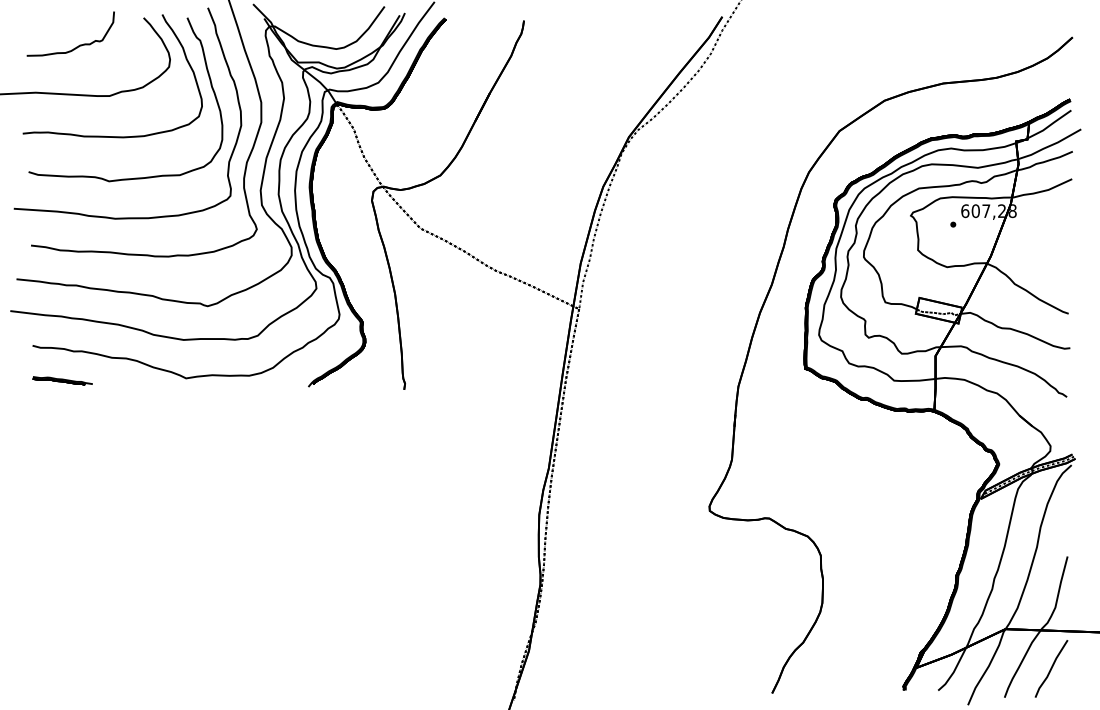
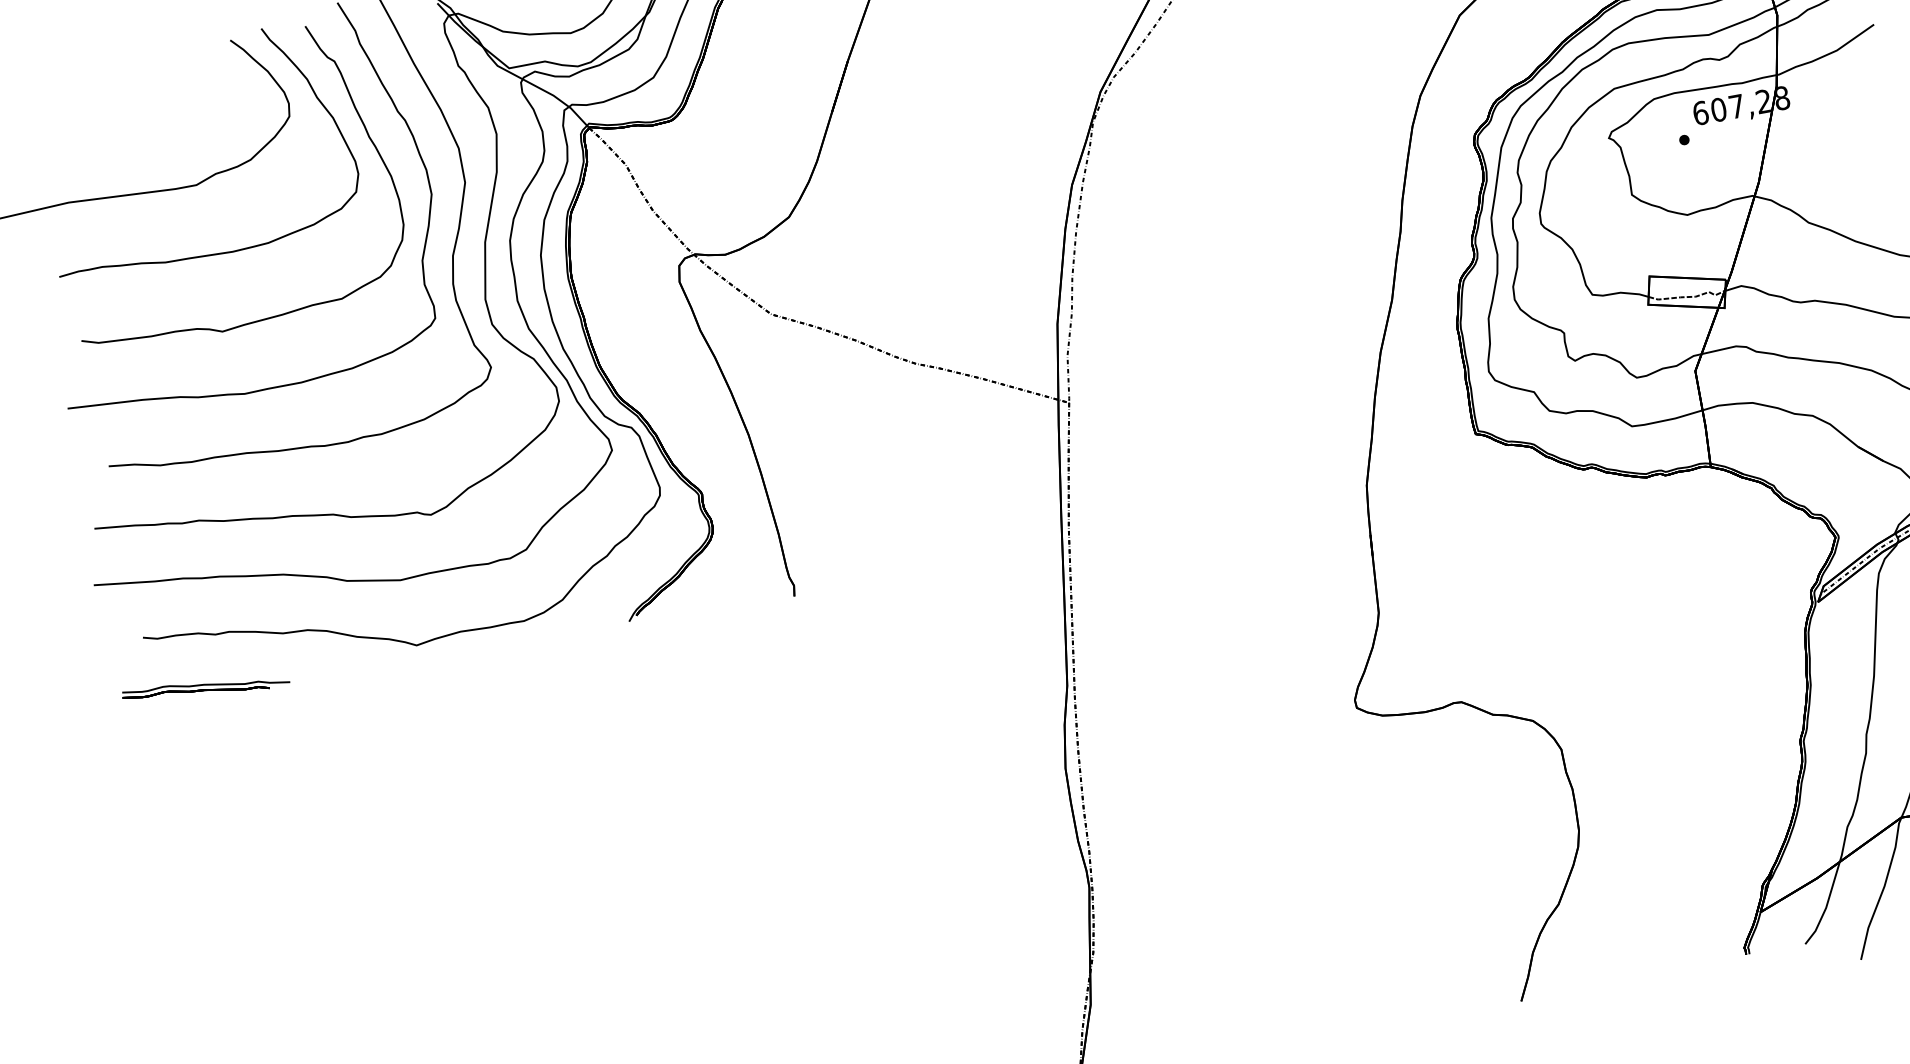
curve: (76, 46) -> (124, 110), removed
part: (62, 380) -> (205, 687), size x1.6

